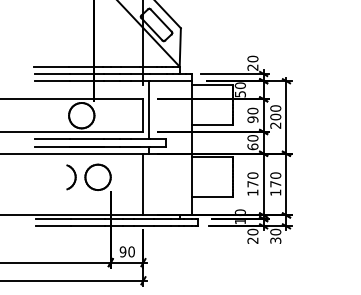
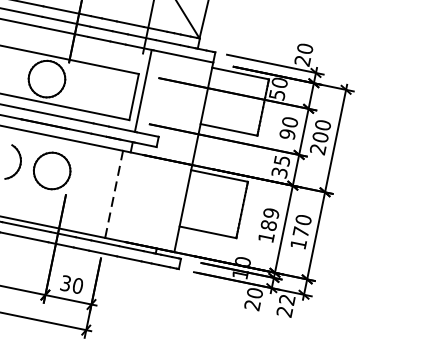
text: (252, 142) -> (280, 166), 60 -> 35
text: (252, 179) -> (269, 218), 170 -> 189
line: (143, 184) -> (114, 194), solid -> dashed
text: (275, 235) -> (285, 304), 30 -> 22
text: (122, 251) -> (65, 282), 90 -> 30

